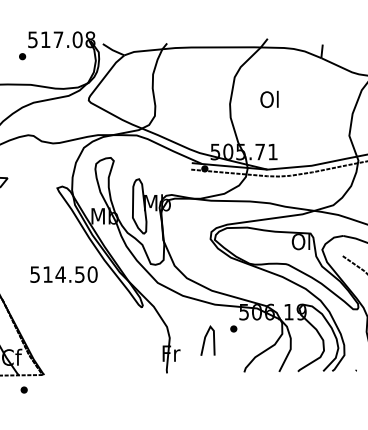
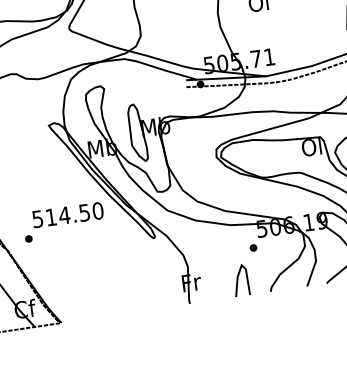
line: (205, 340) -> (238, 280), moved
part: (23, 389) -> (28, 238), moved

